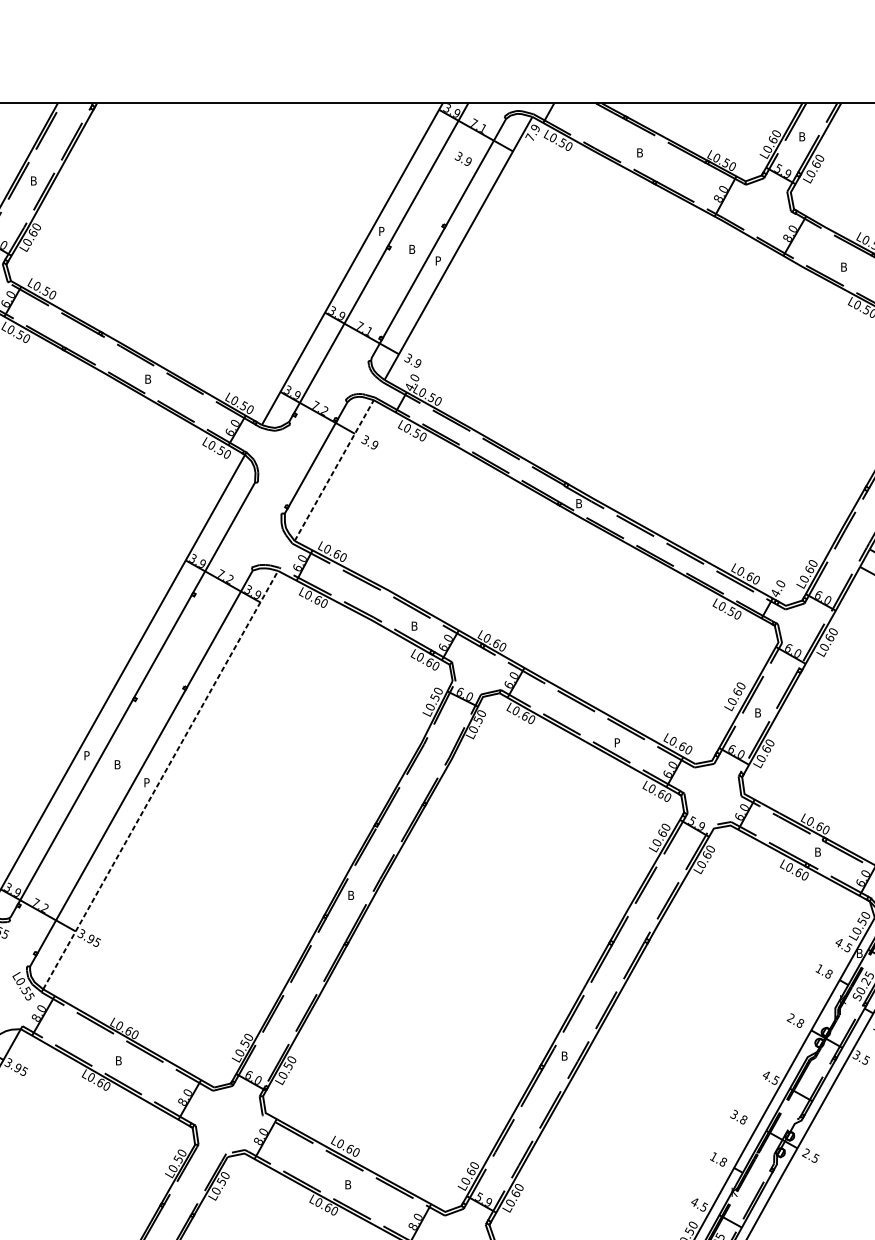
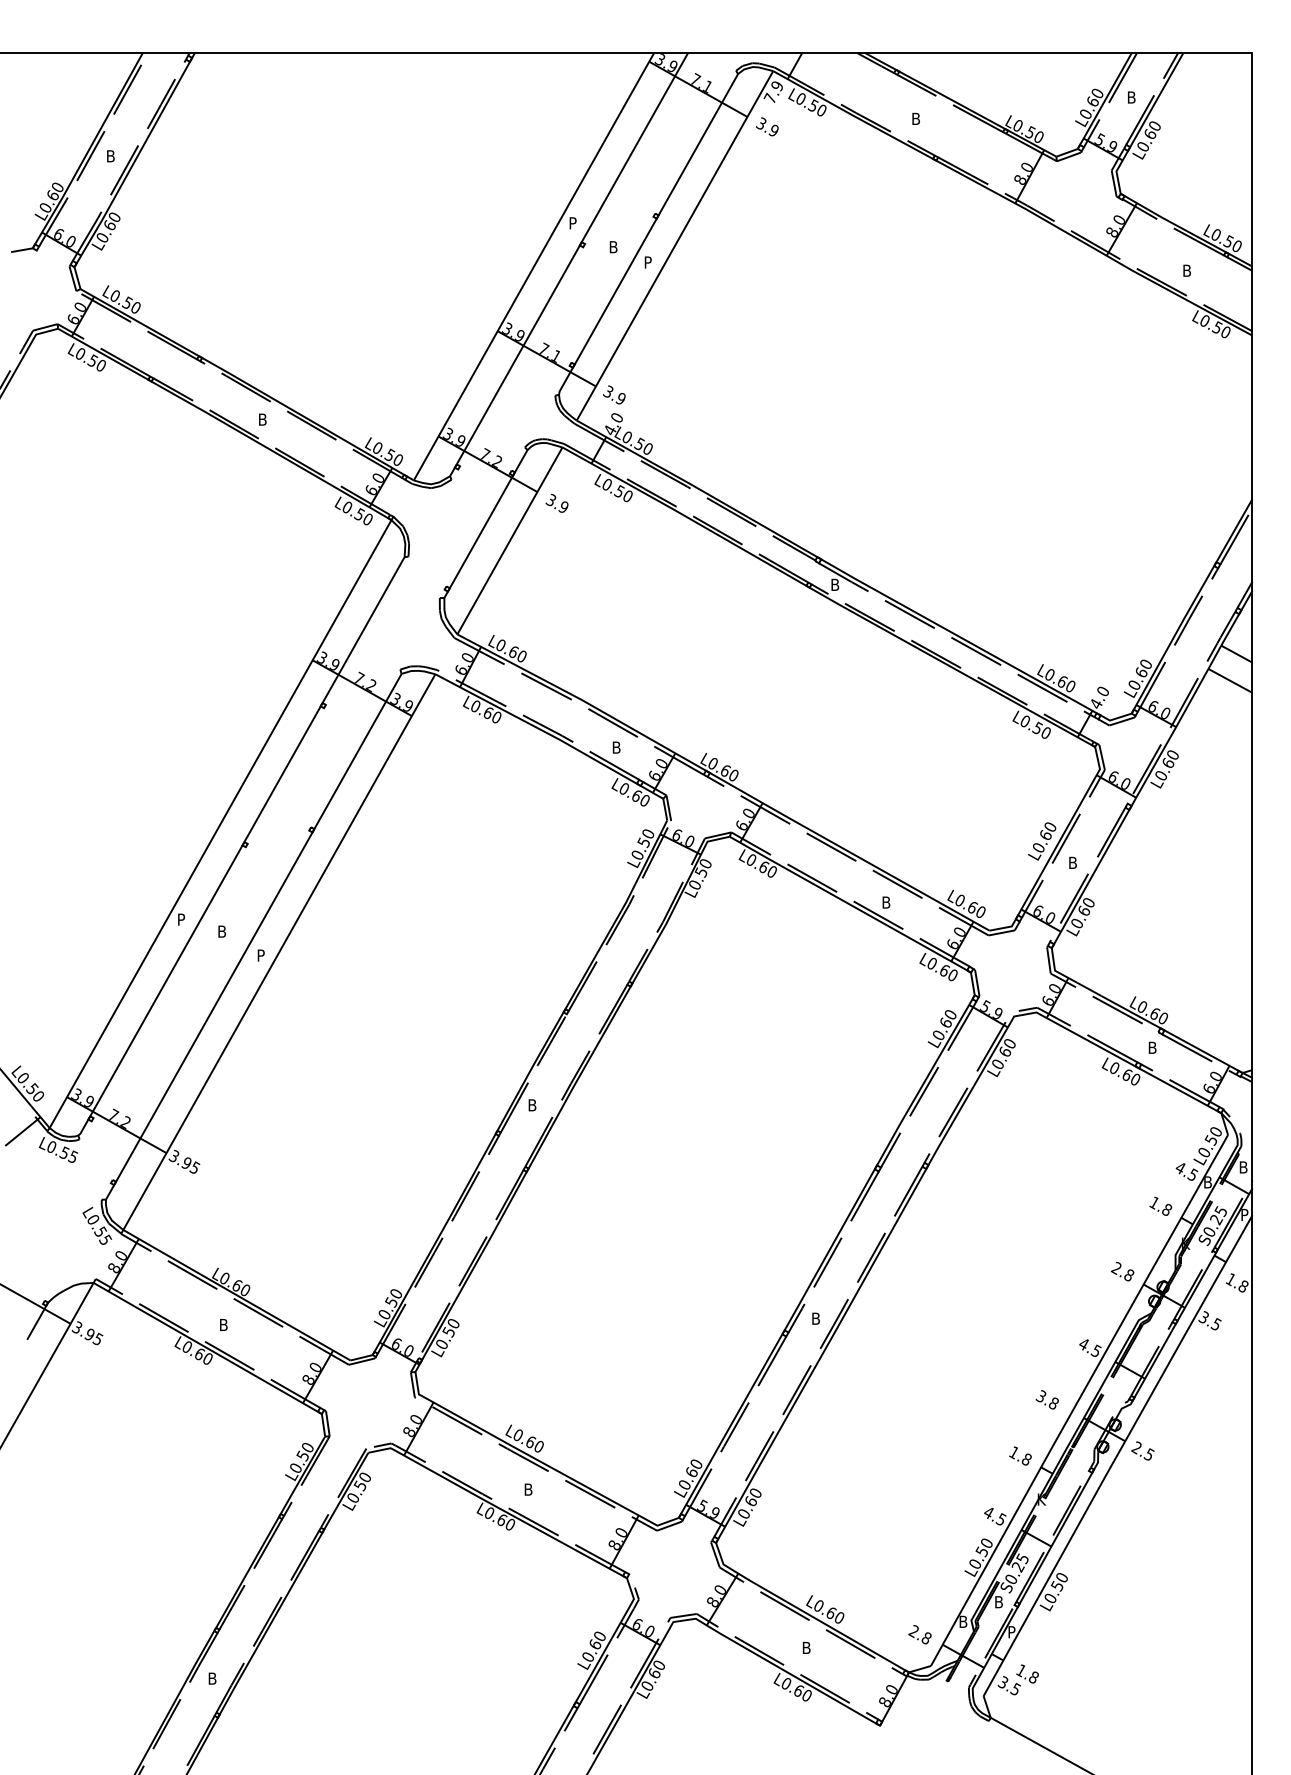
text: (463, 158) -> (767, 126), moved
line: (334, 469) -> (510, 539), dashed -> solid
text: (618, 742) -> (887, 902), P -> B
line: (160, 780) -> (279, 952), dashed -> solid

